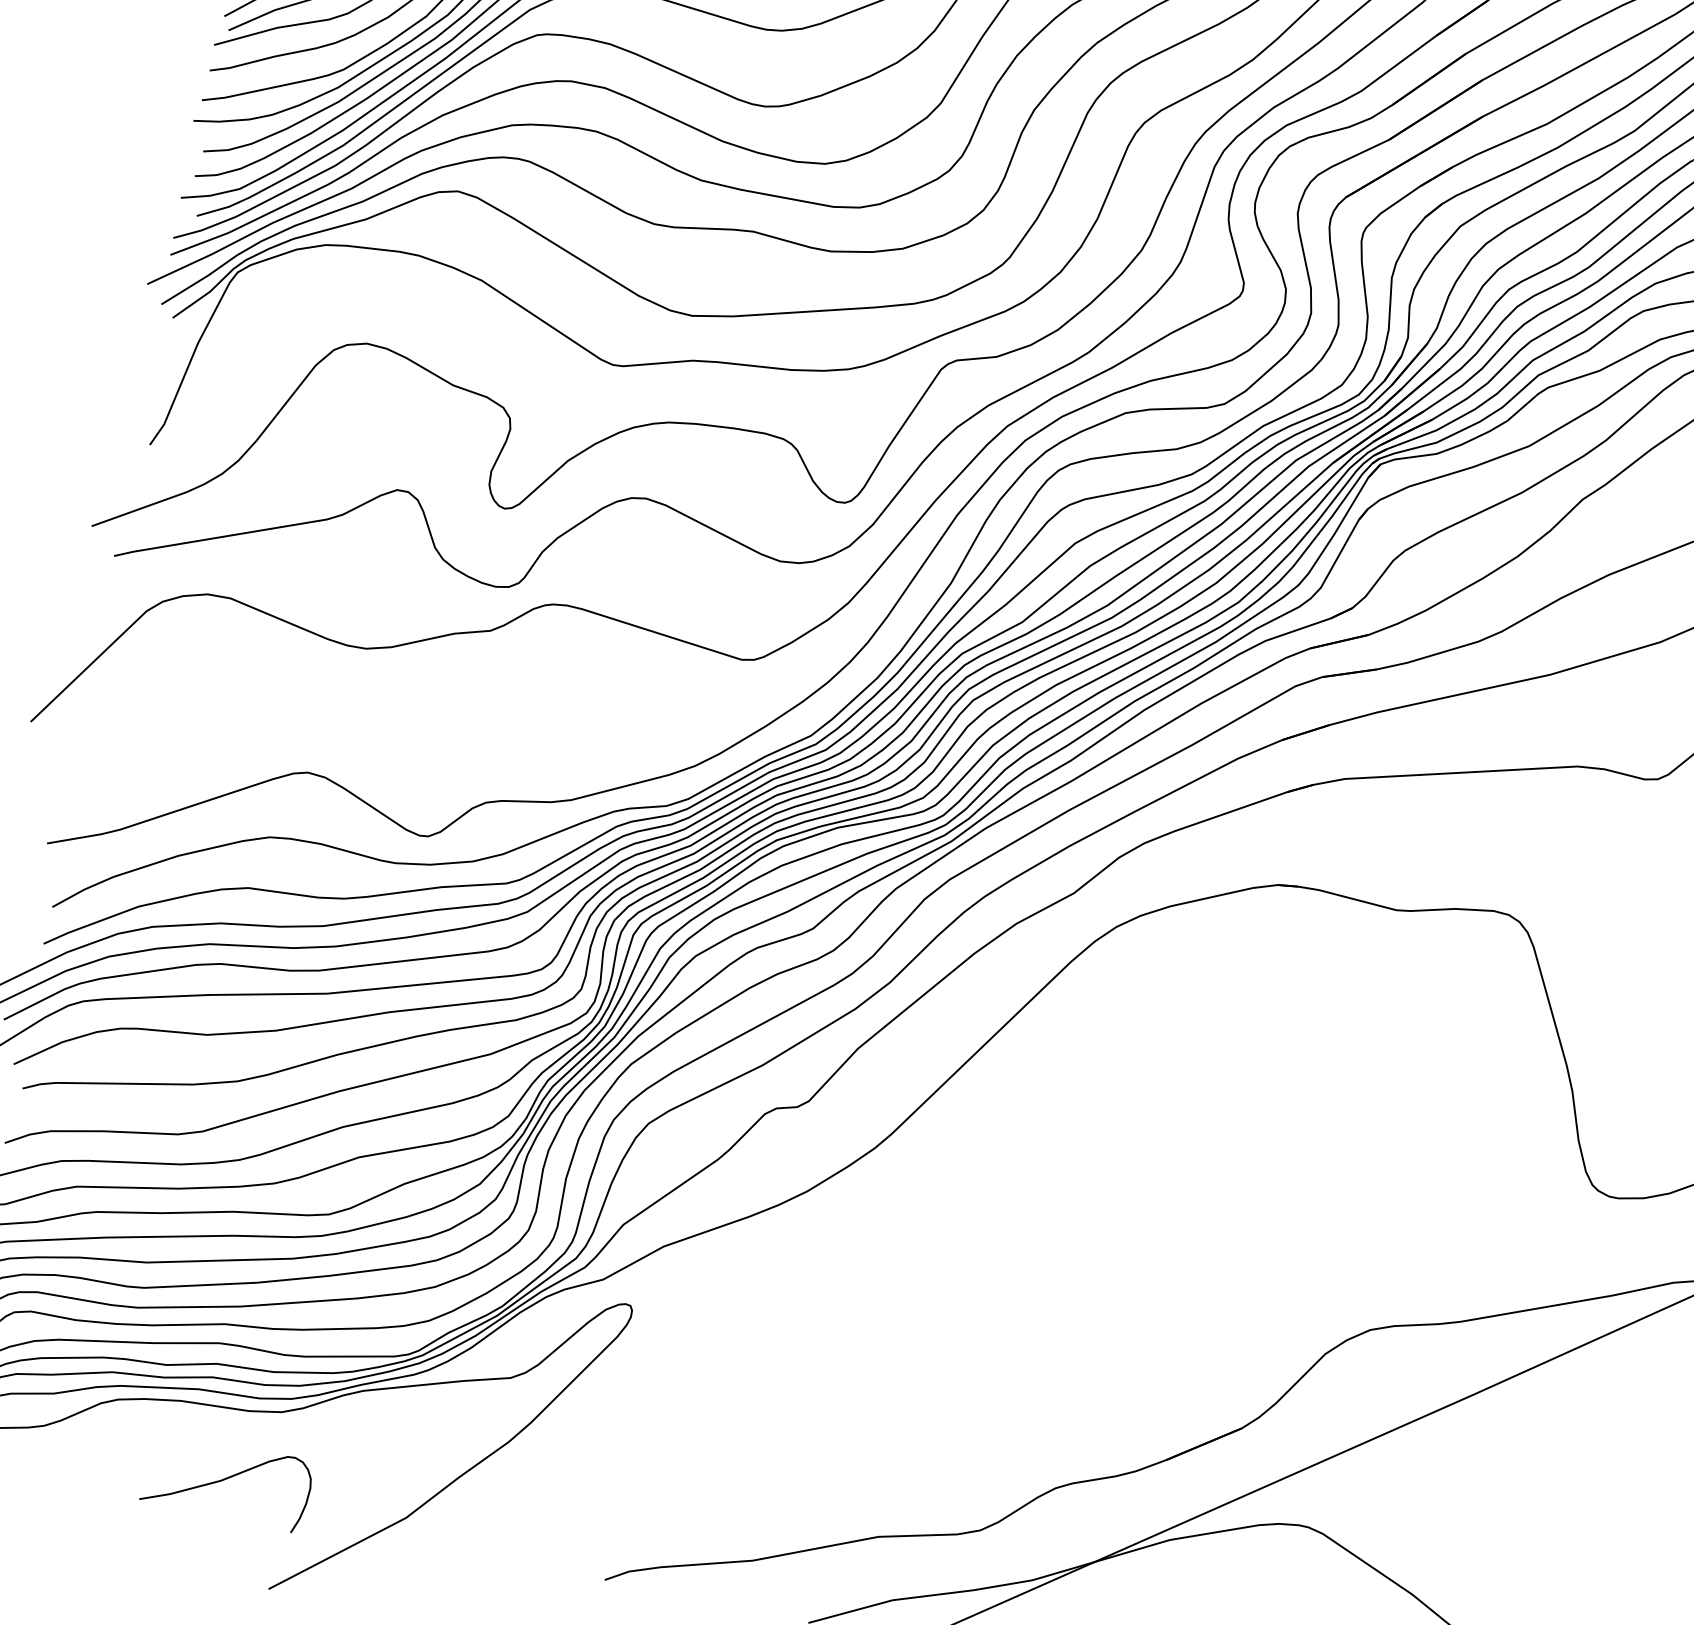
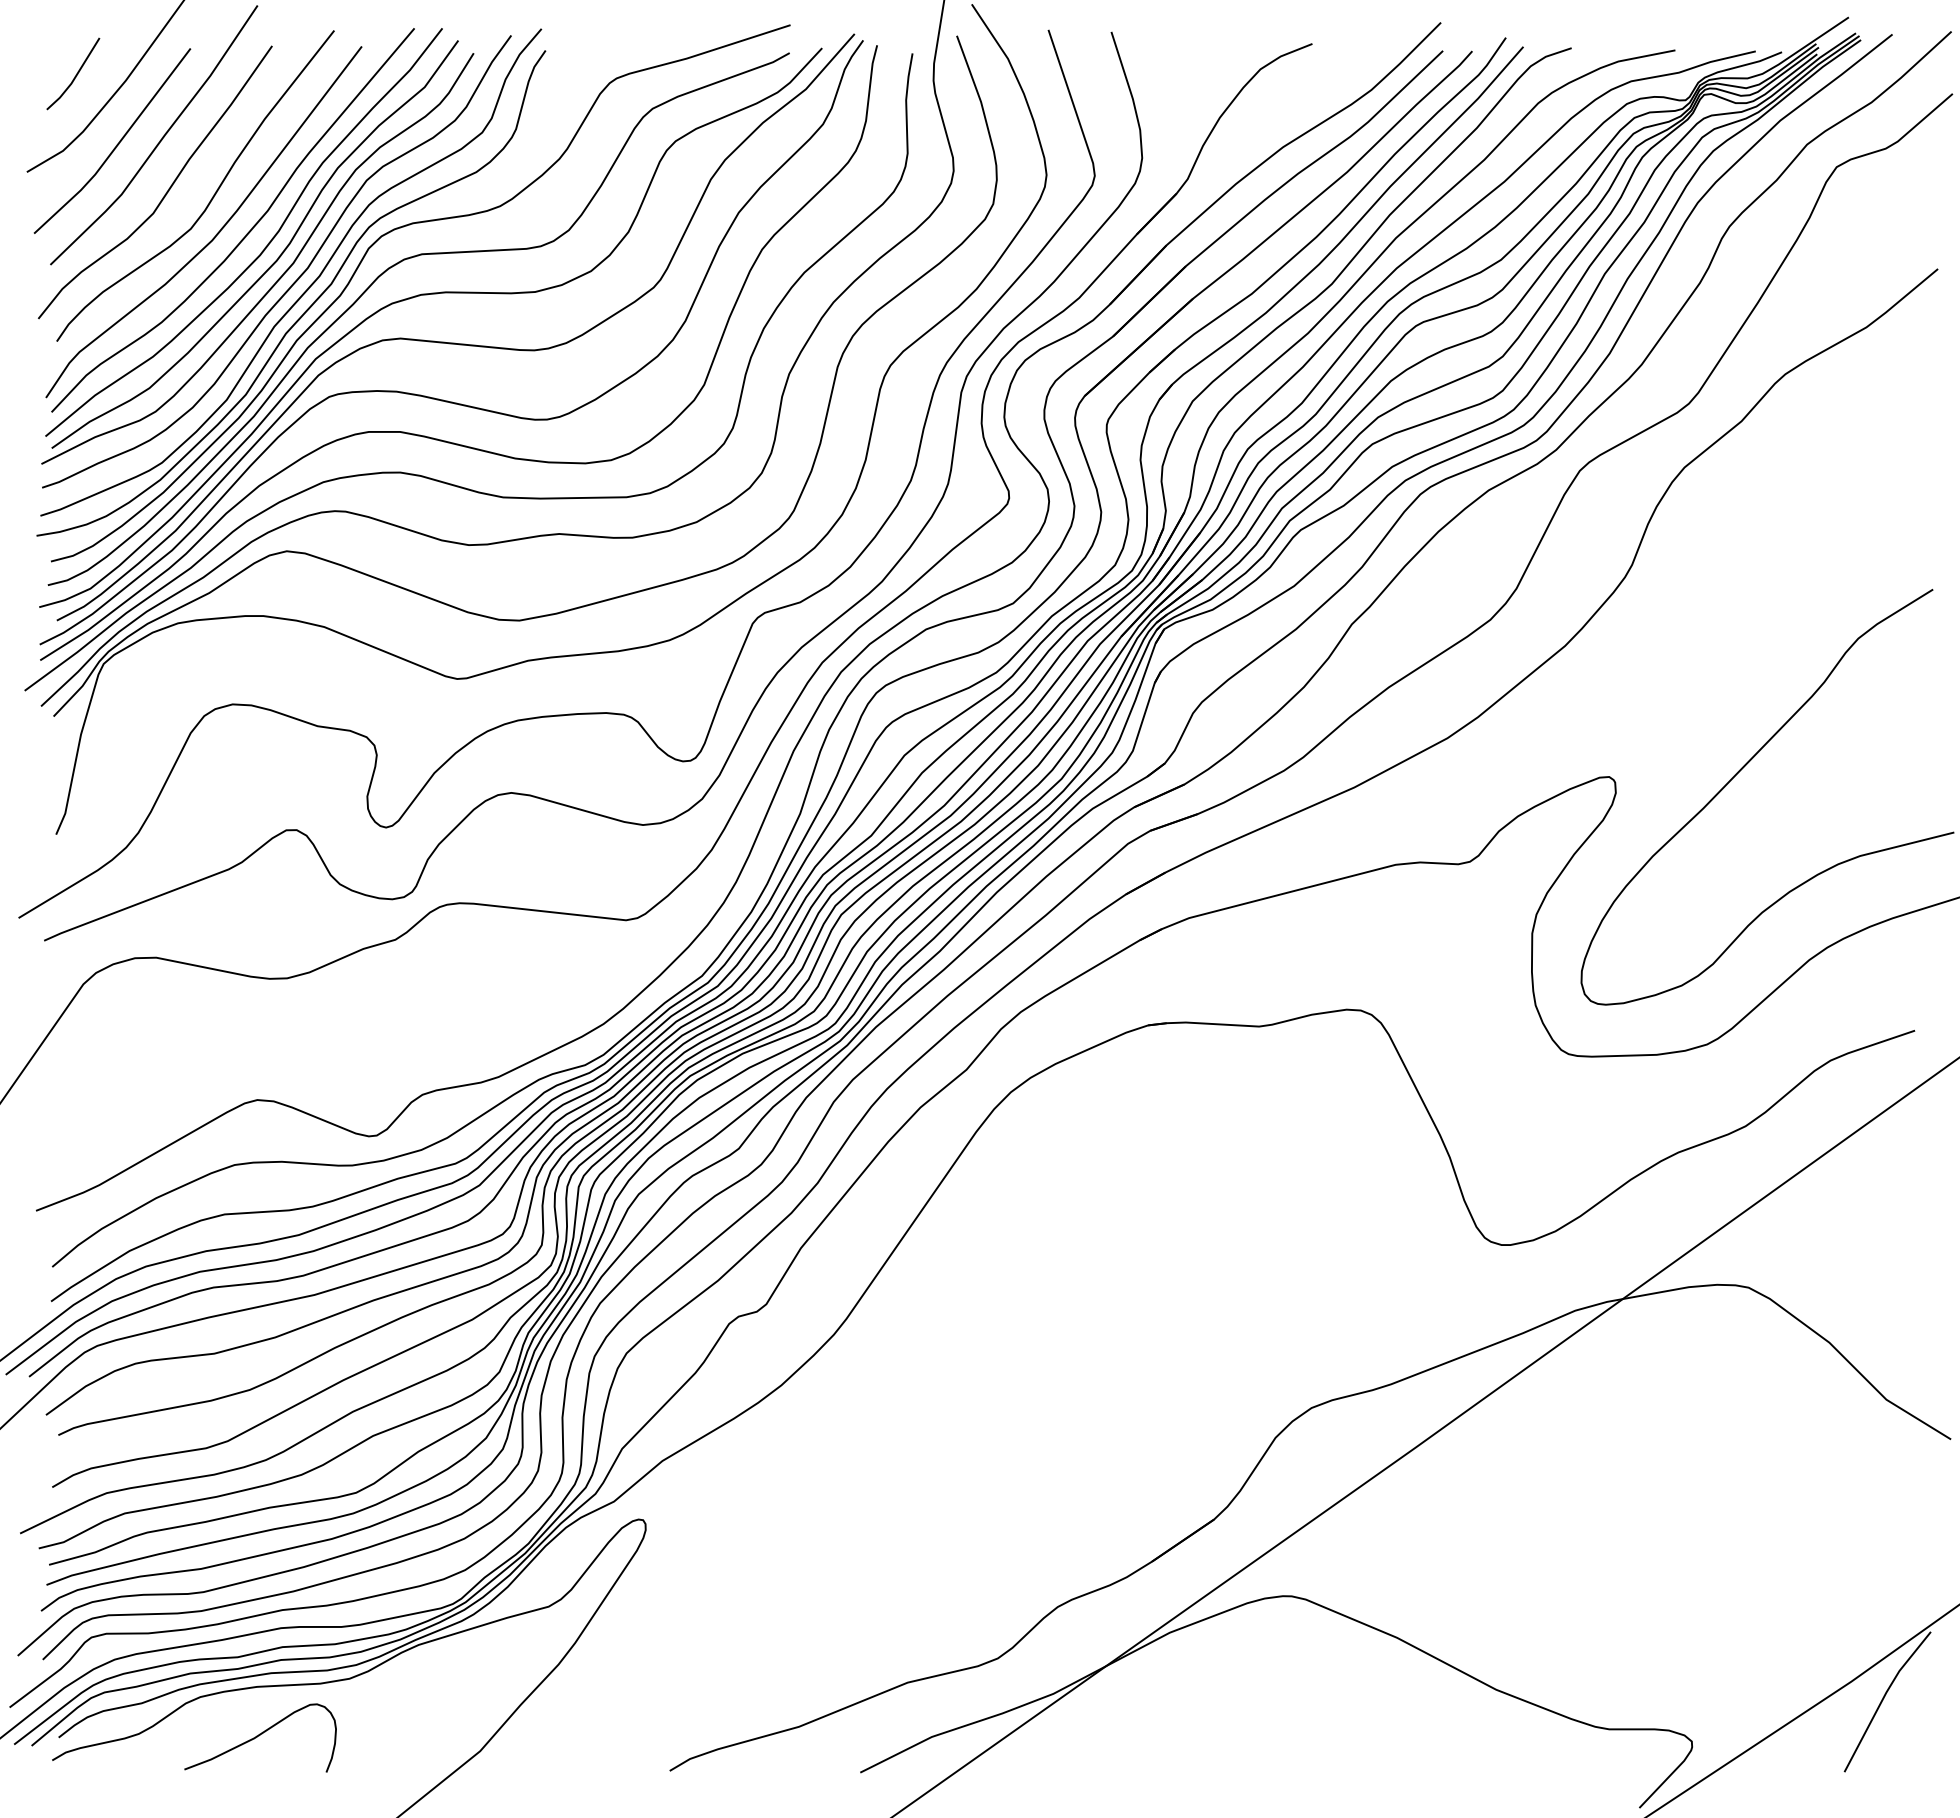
curve: (226, 1479) -> (259, 1736), moved

